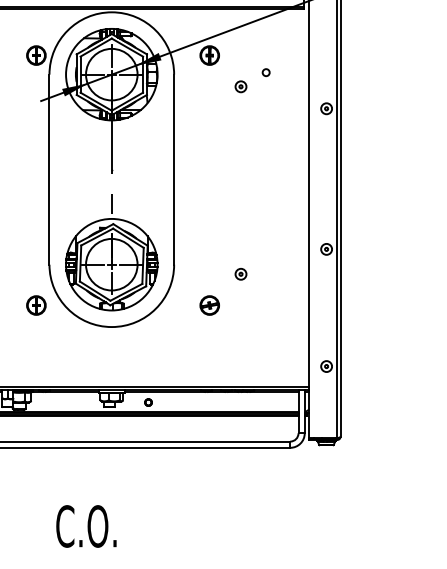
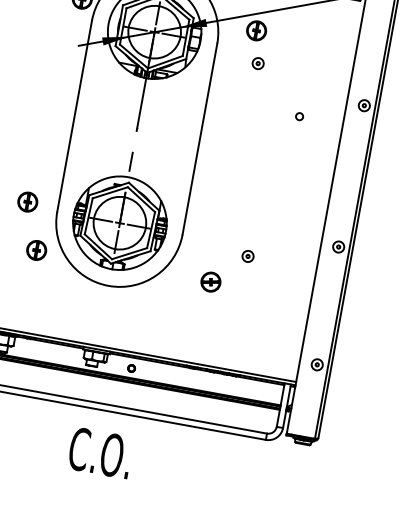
circle: (265, 72) -> (298, 116), moved
part: (240, 86) -> (257, 63), moved
part: (19, 260) -> (27, 202), added
text: (86, 526) -> (100, 453), moved

